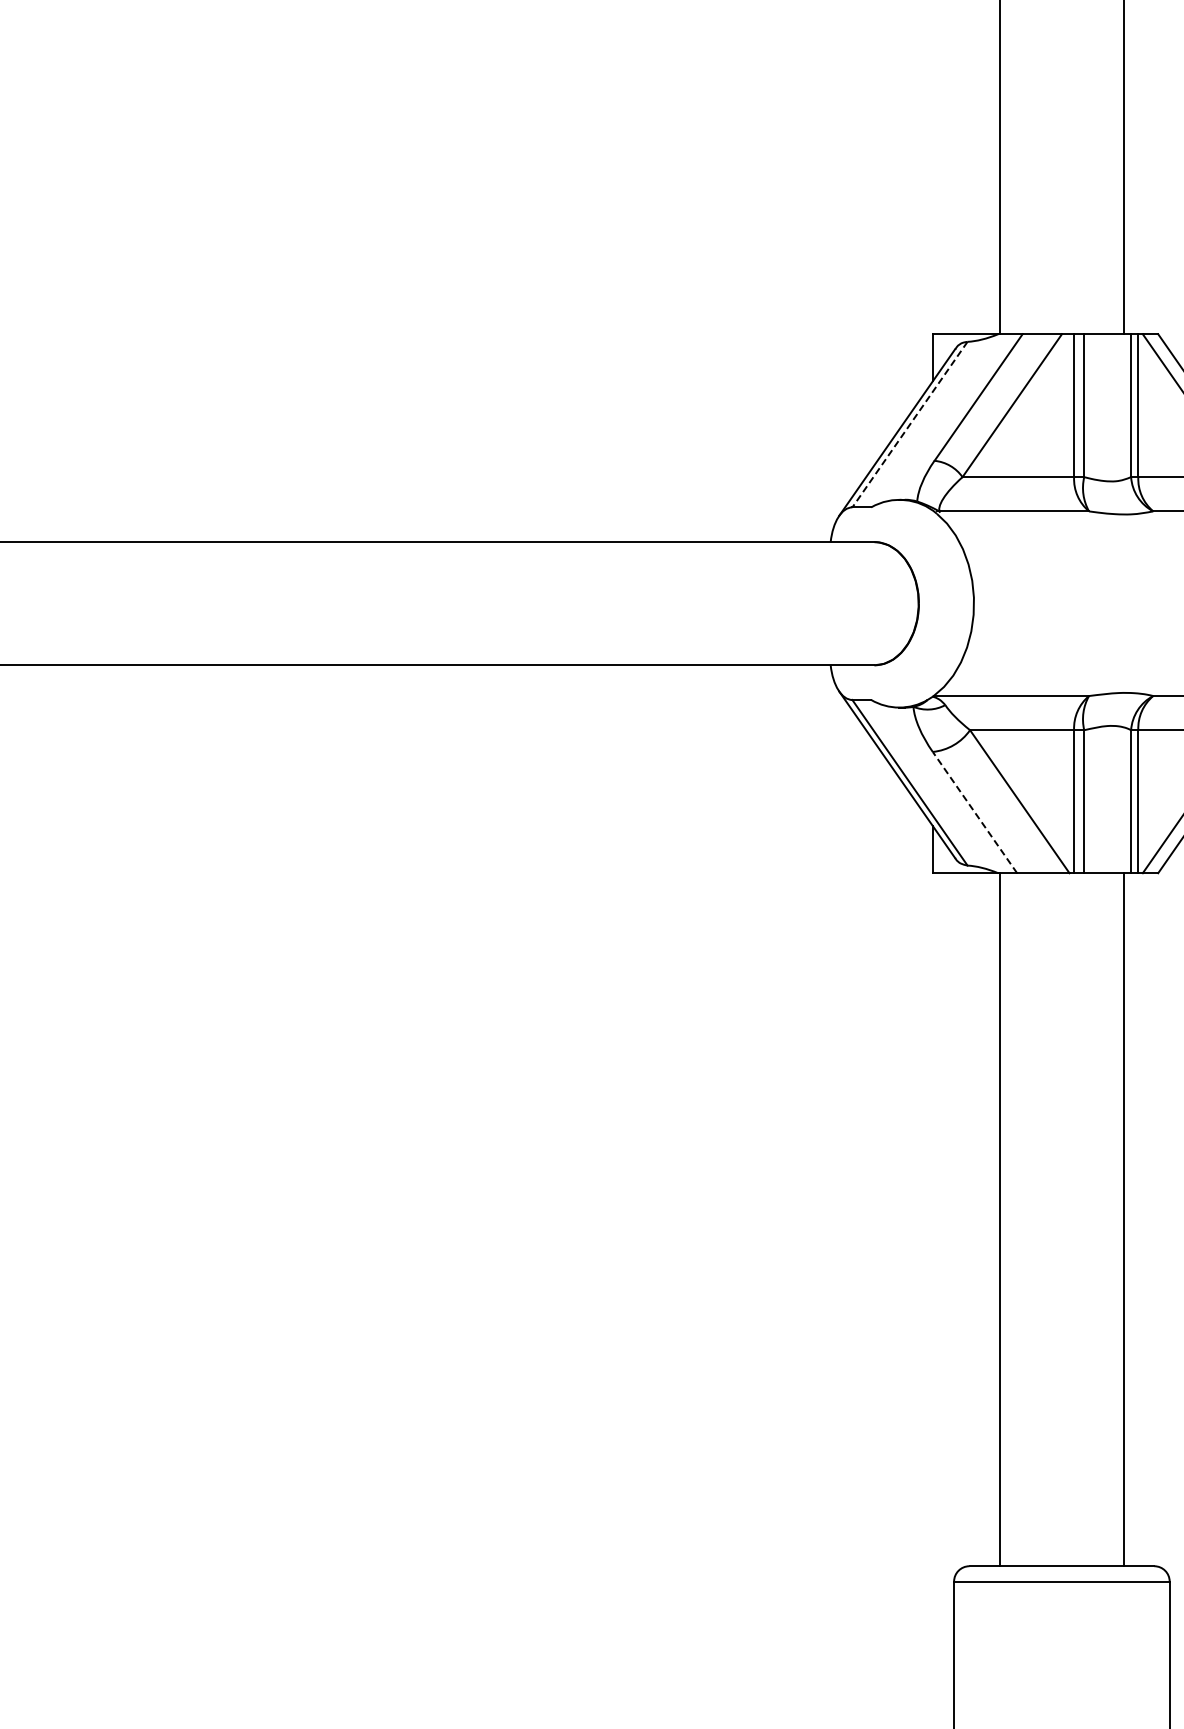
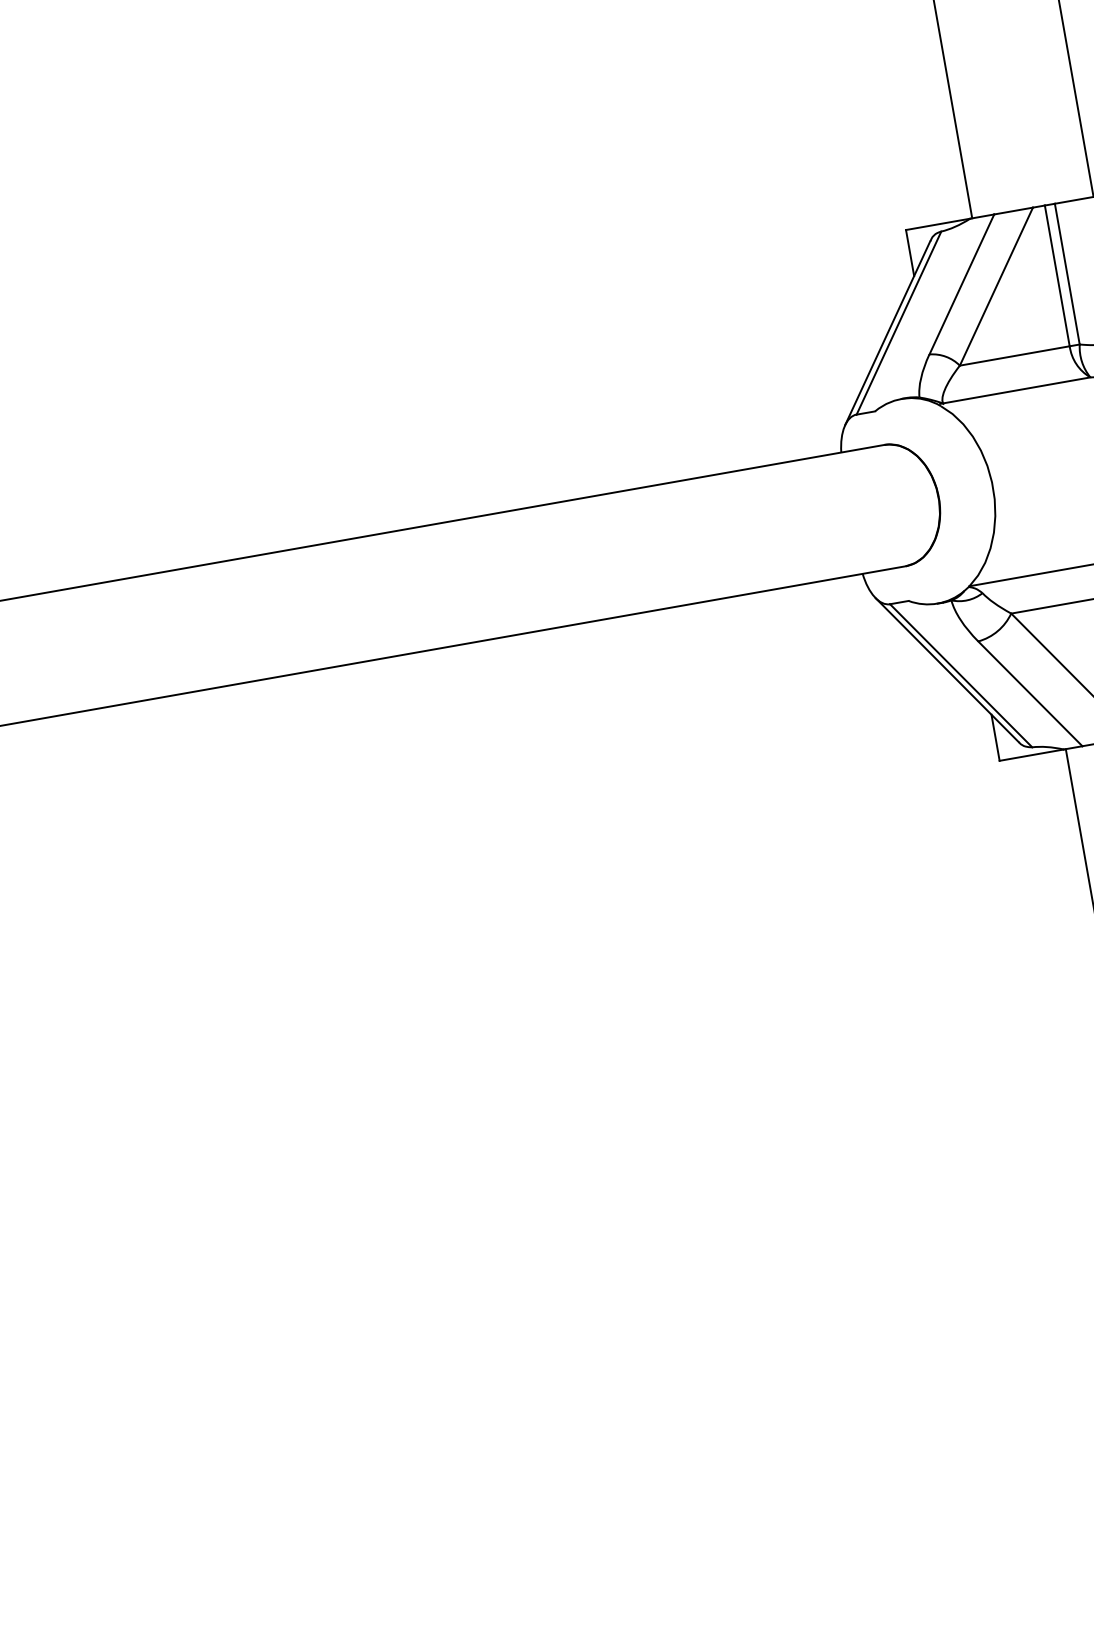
line: (909, 424) -> (898, 323), dashed -> solid
line: (975, 812) -> (1030, 693), dashed -> solid

